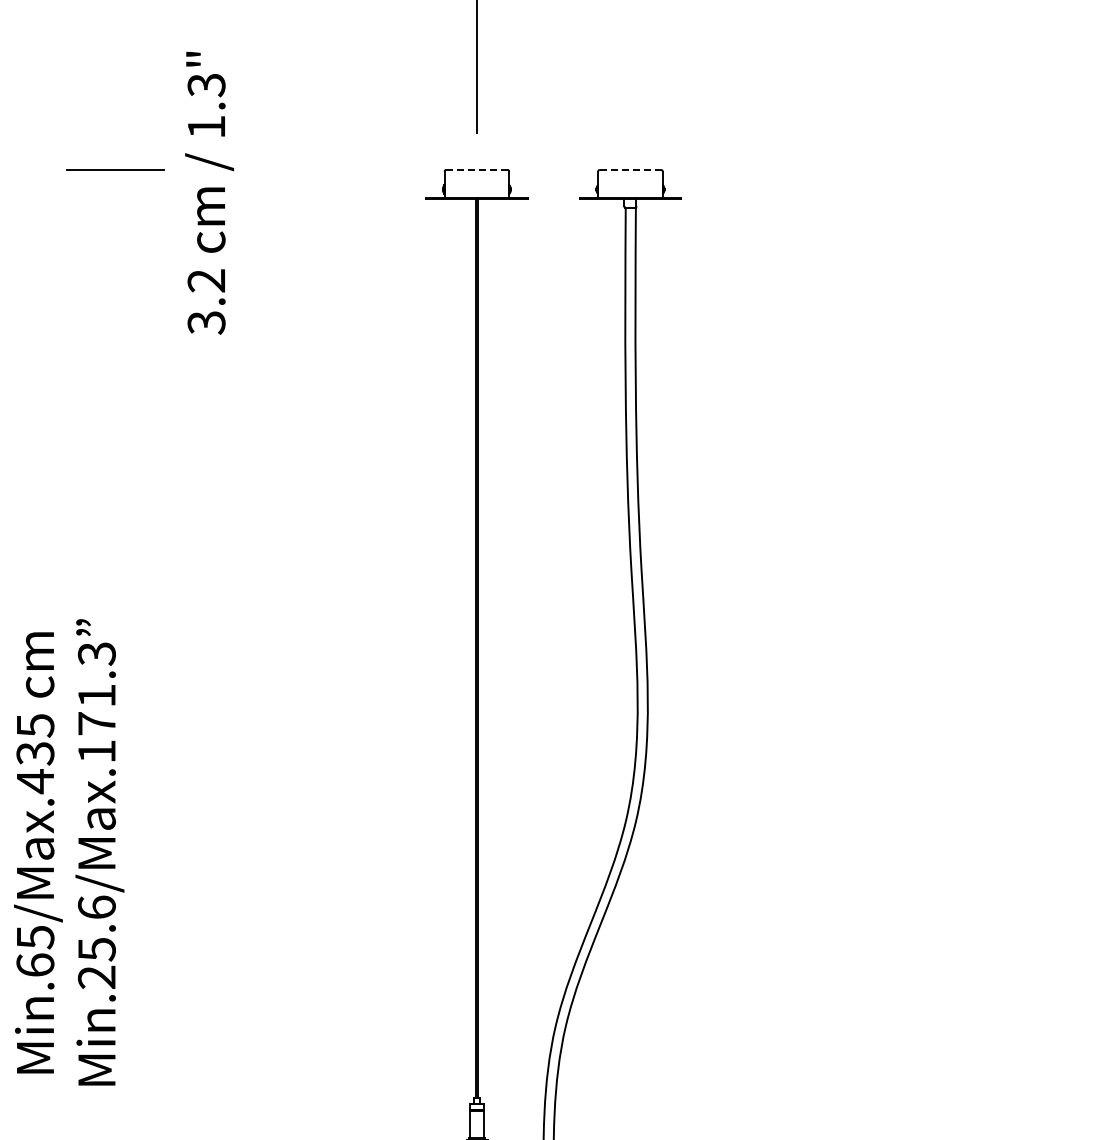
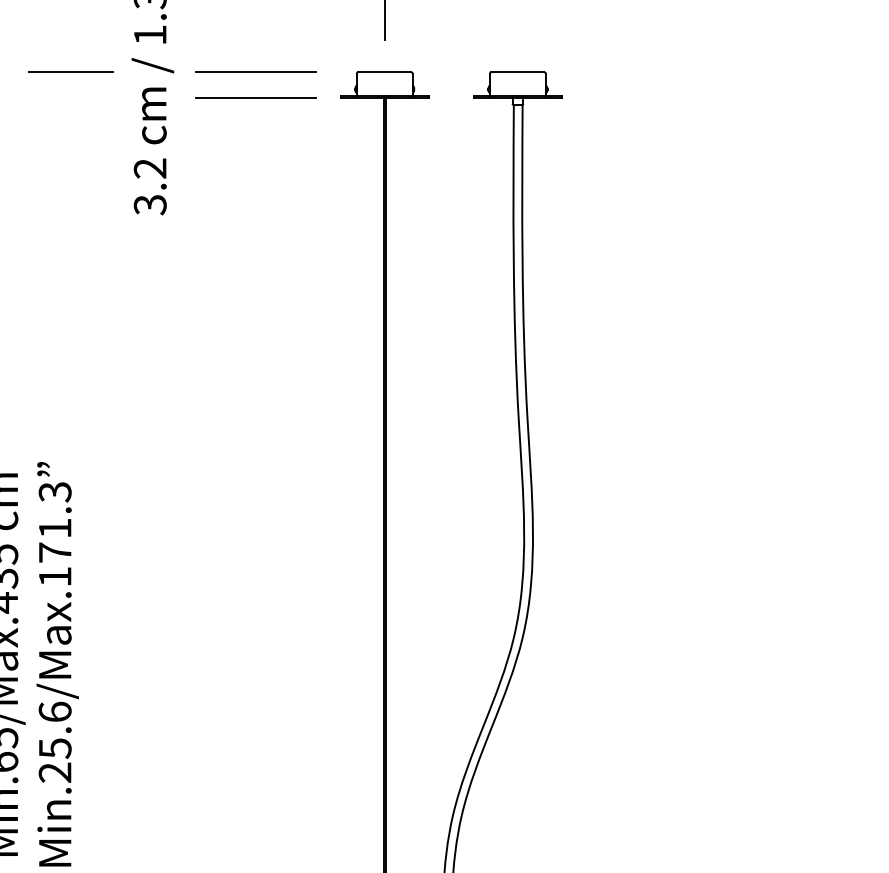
line: (328, 169) -> (256, 72), added
line: (476, 169) -> (384, 72), dashed -> solid
line: (630, 169) -> (517, 72), dashed -> solid
line: (328, 199) -> (256, 98), added

